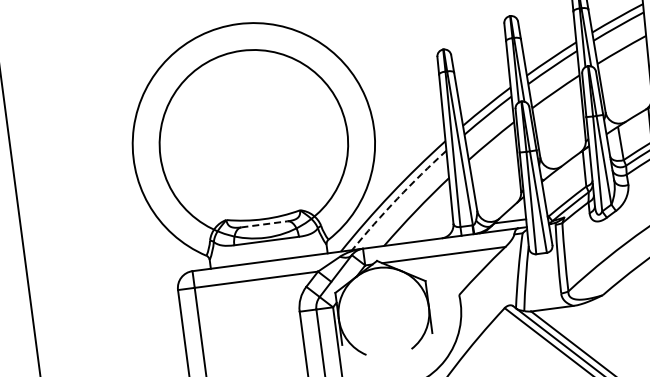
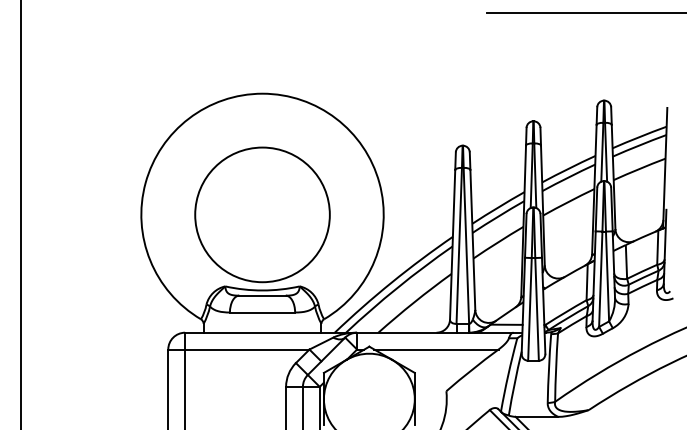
circle: (253, 143) -> (262, 214), size x0.71
arc: (397, 198) -> (397, 287), dashed -> solid
line: (265, 224) -> (263, 295), dashed -> solid

